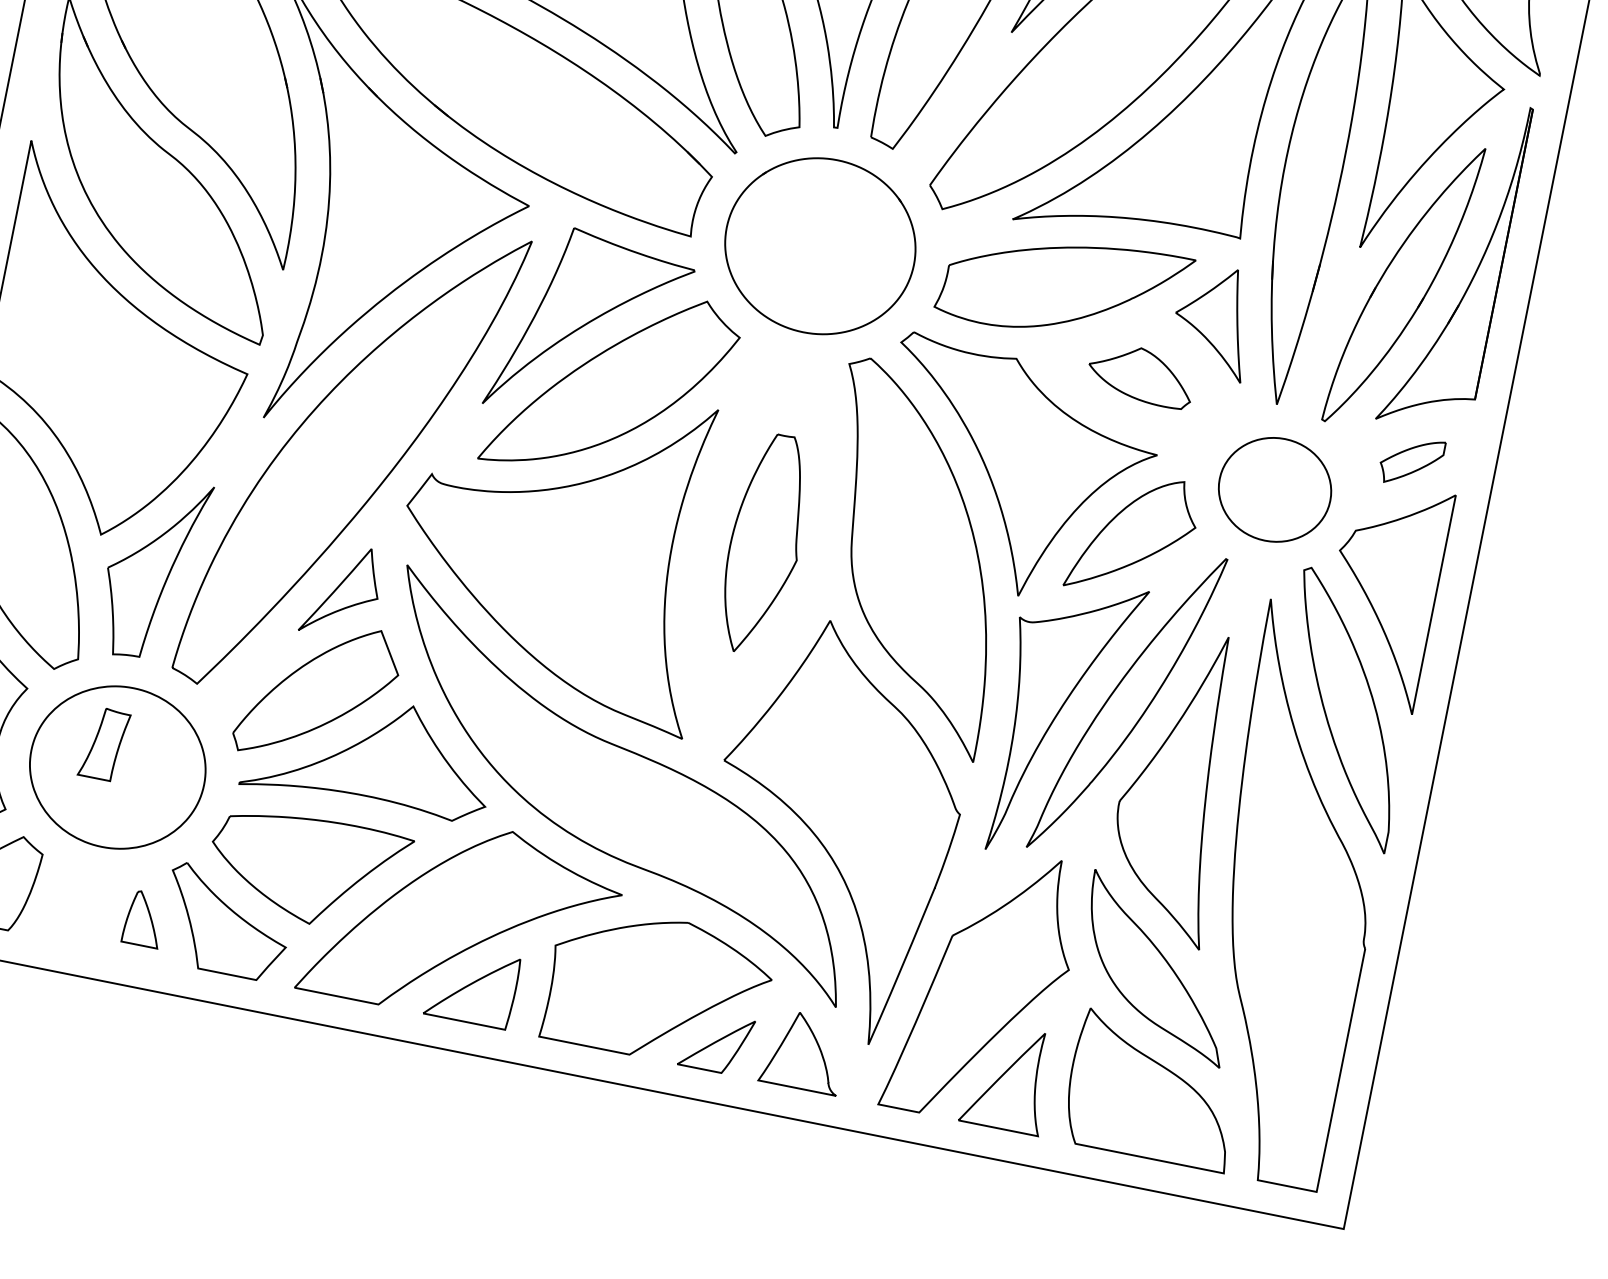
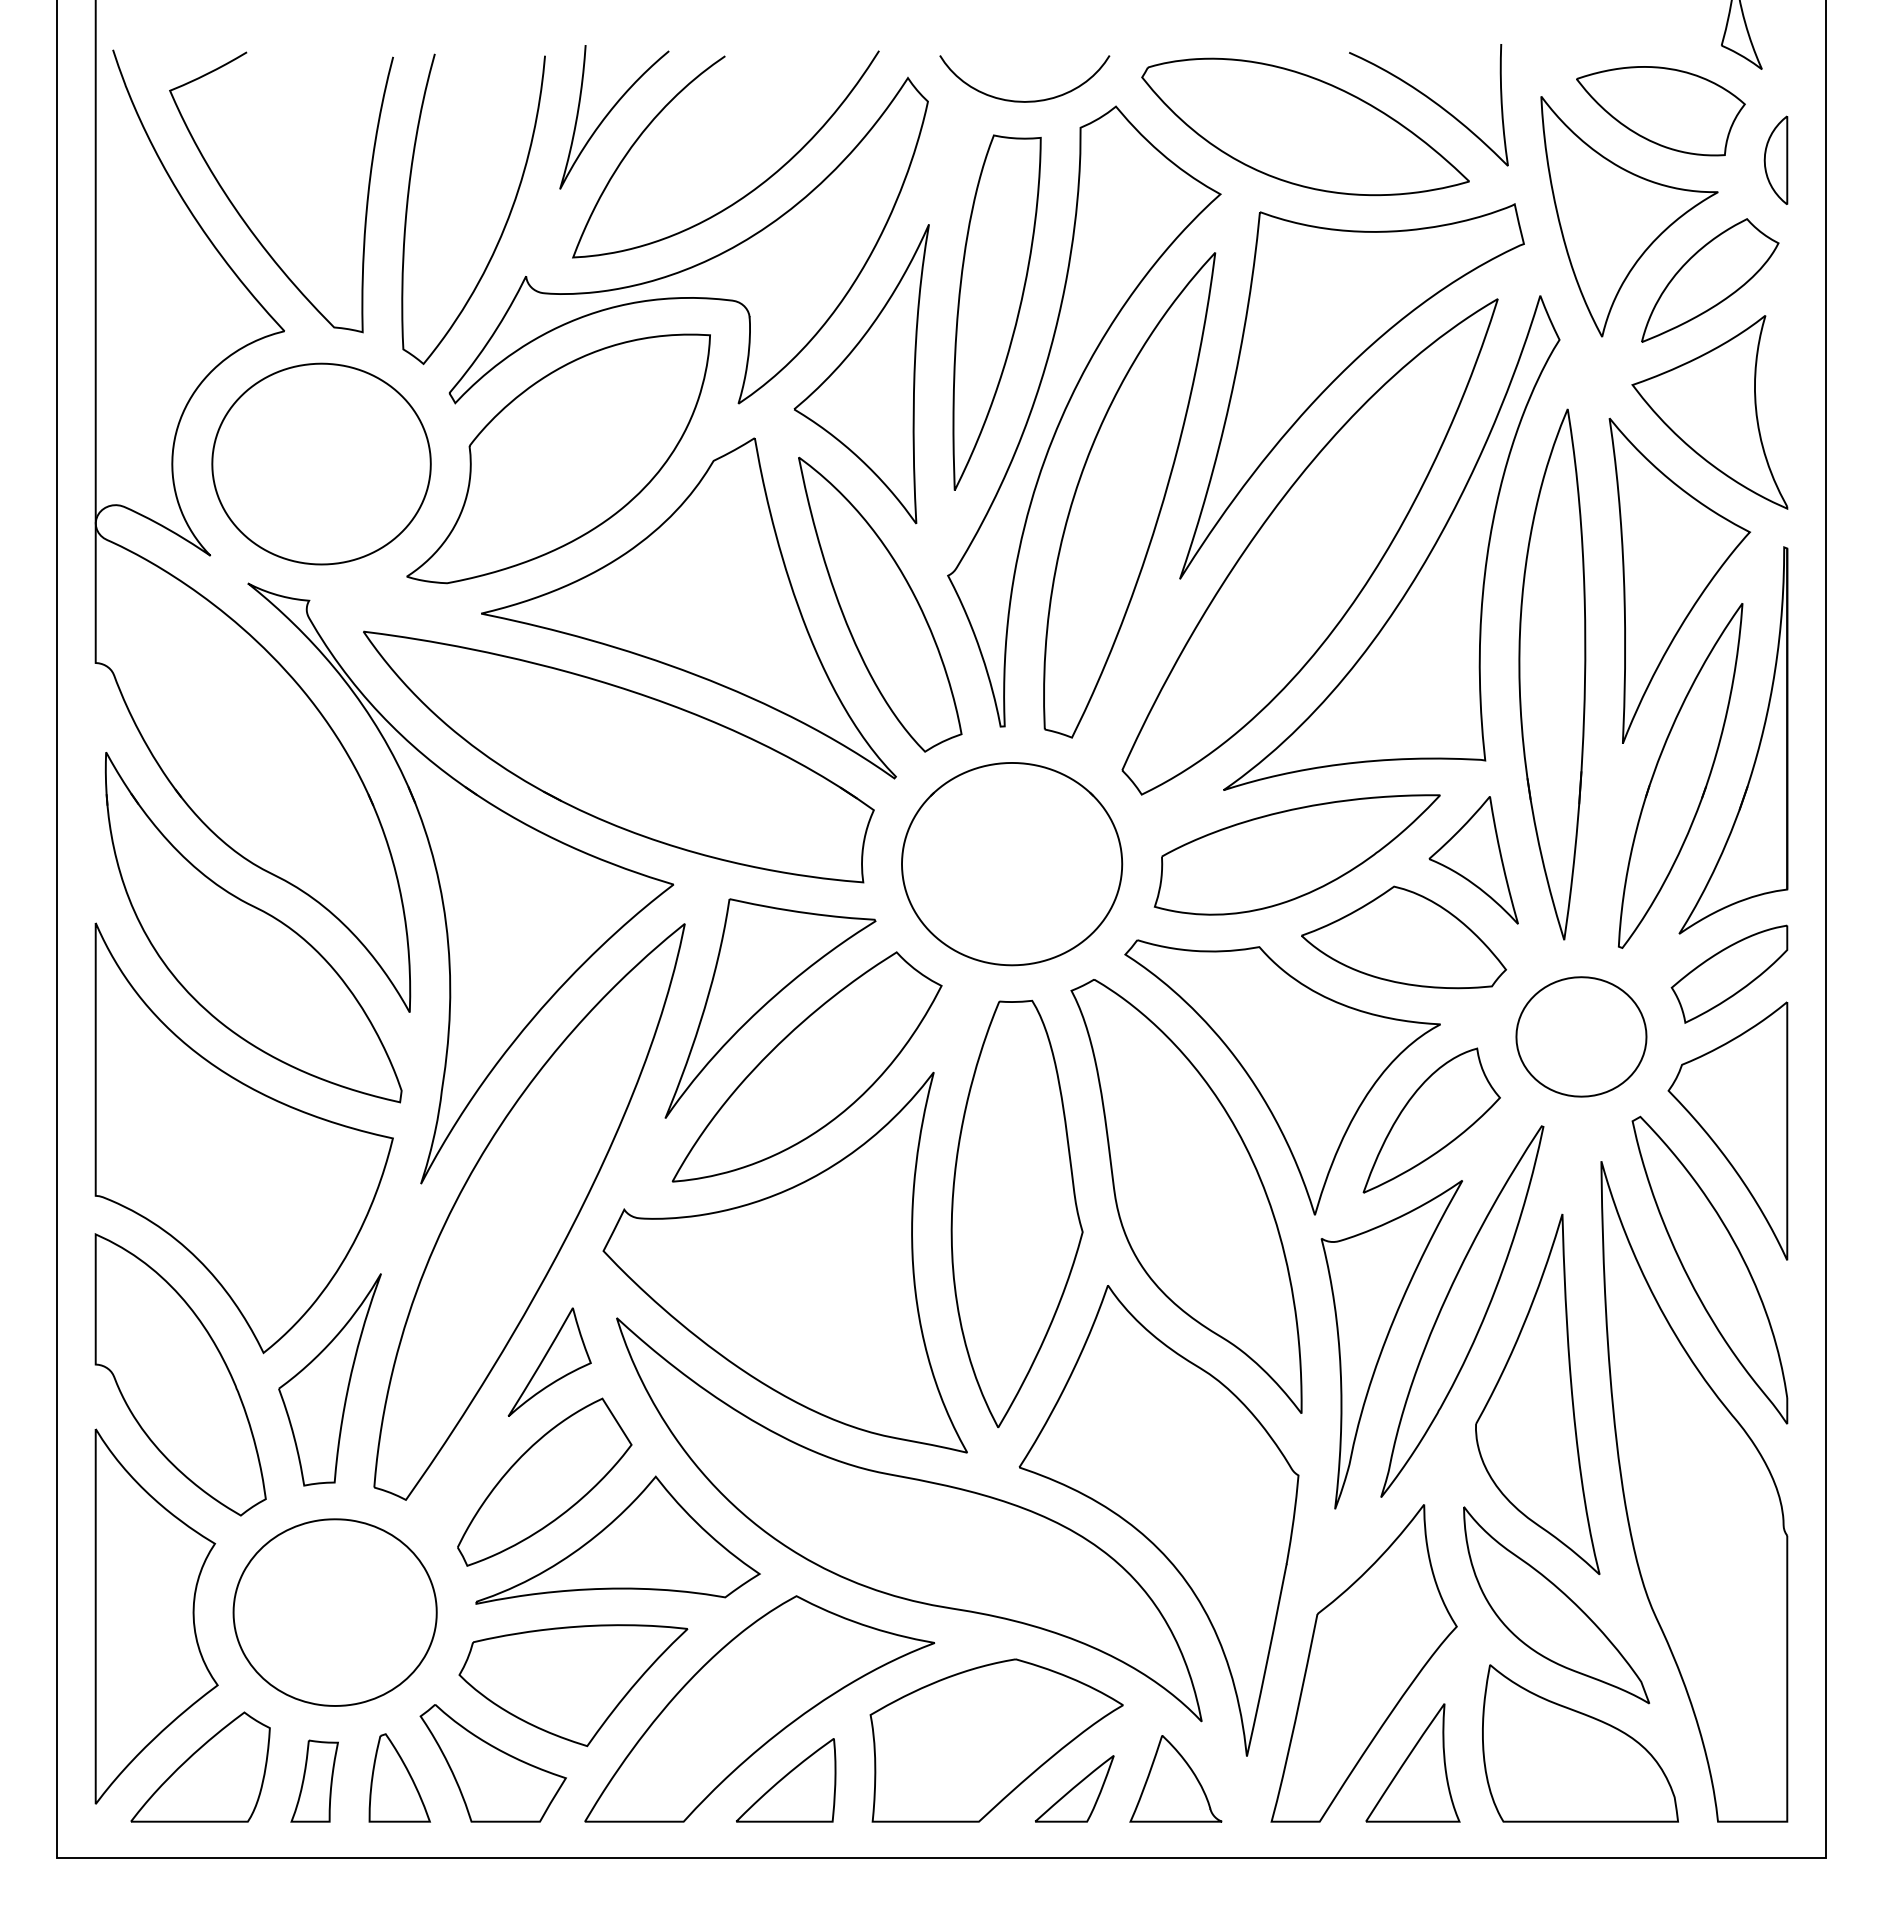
part: (1141, 375) -> (1404, 937), size x1.67
part: (1411, 461) -> (1729, 973), size x1.67
part: (764, 544) -> (1016, 1213), size x1.67
part: (104, 743) -> (314, 1780), moved
part: (144, 918) -> (399, 1777), size x1.43

